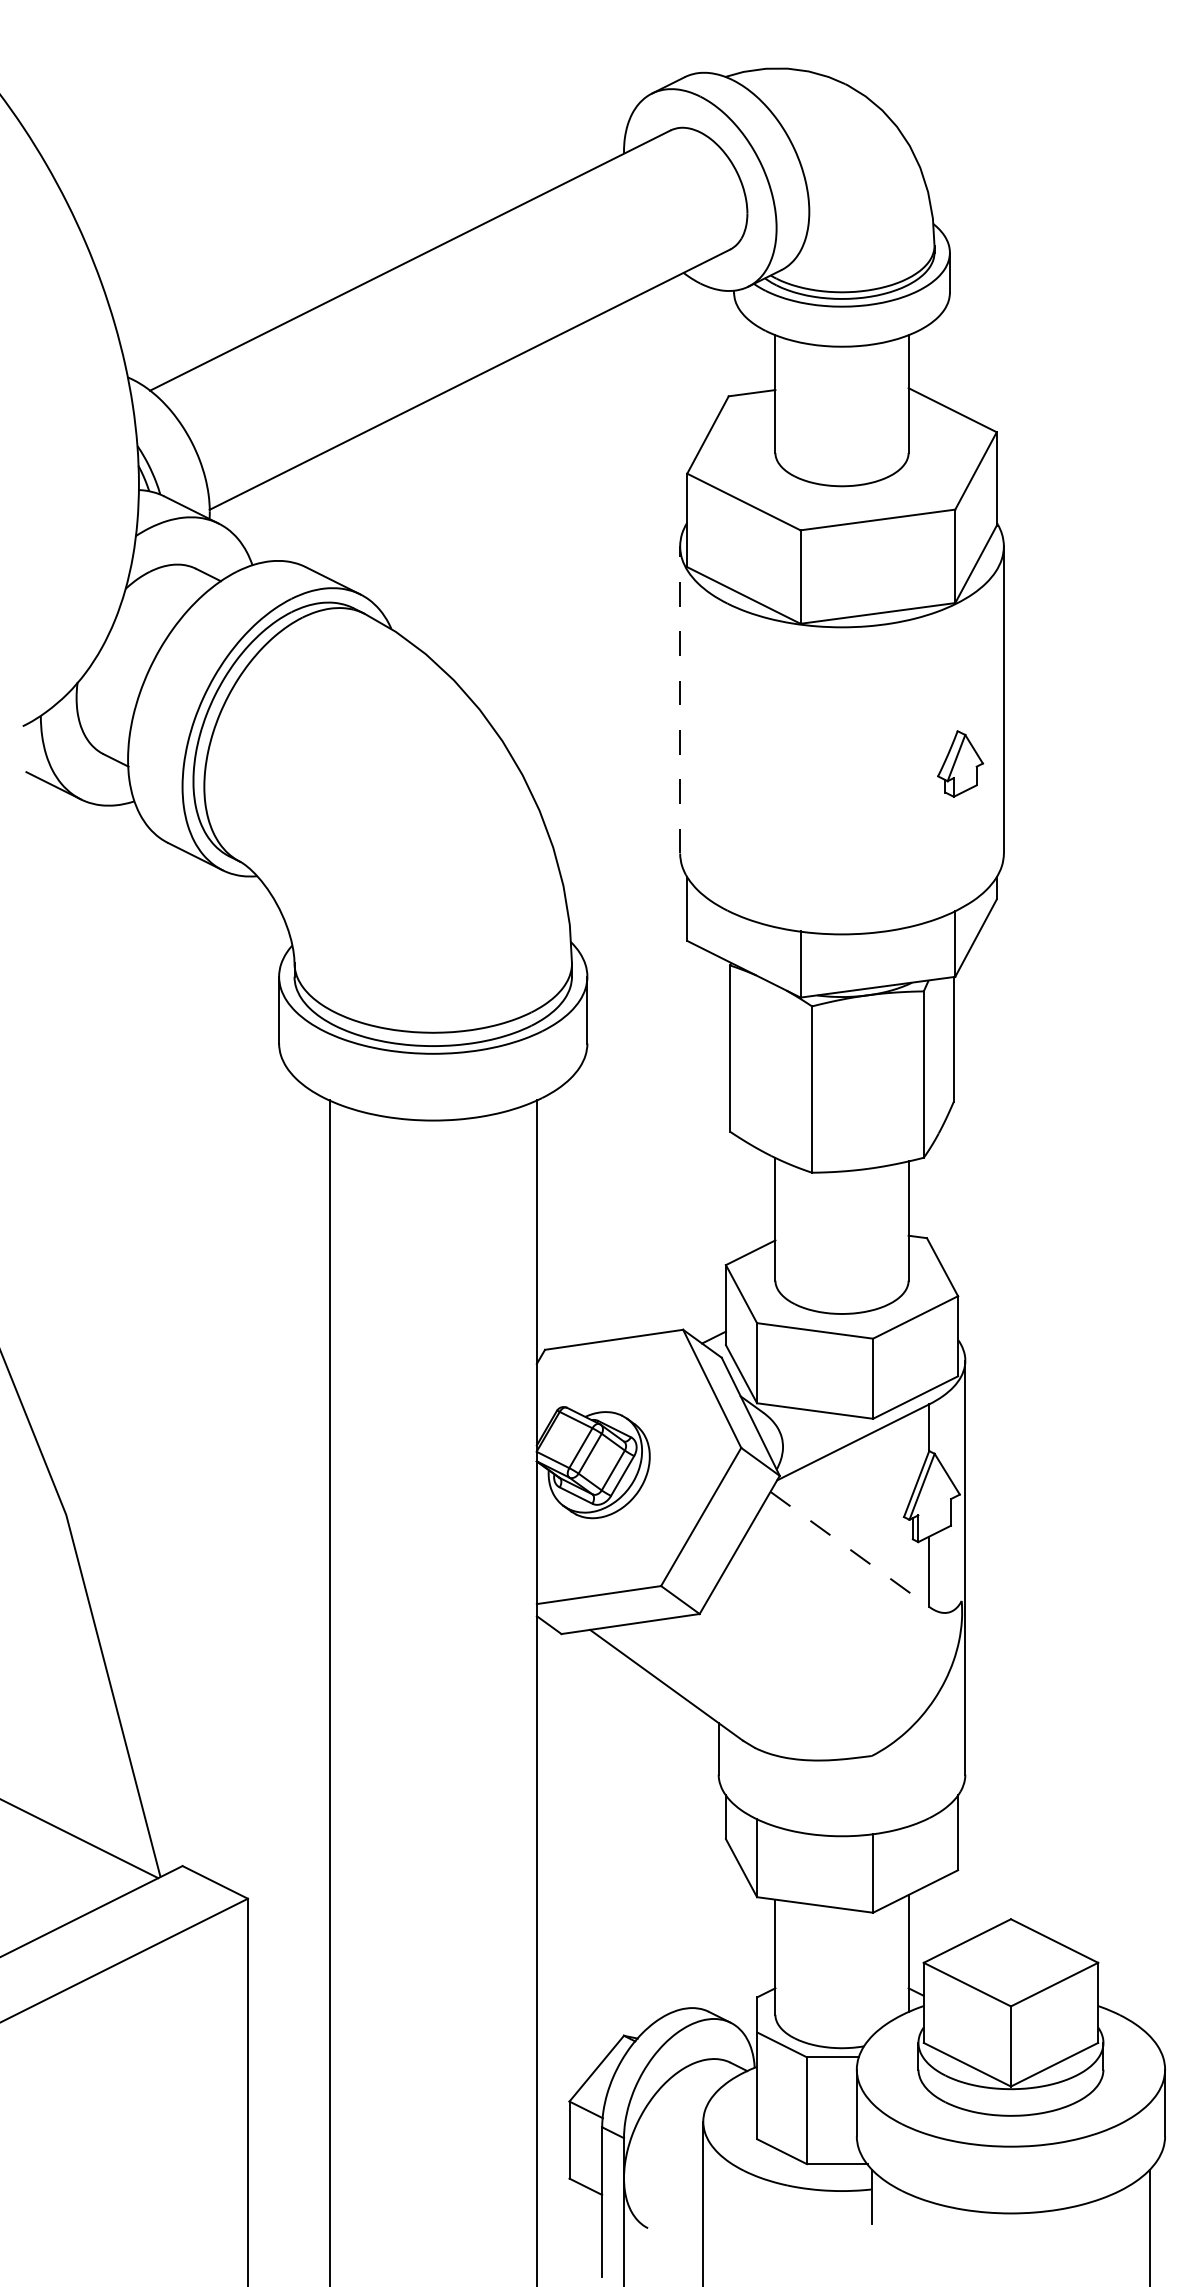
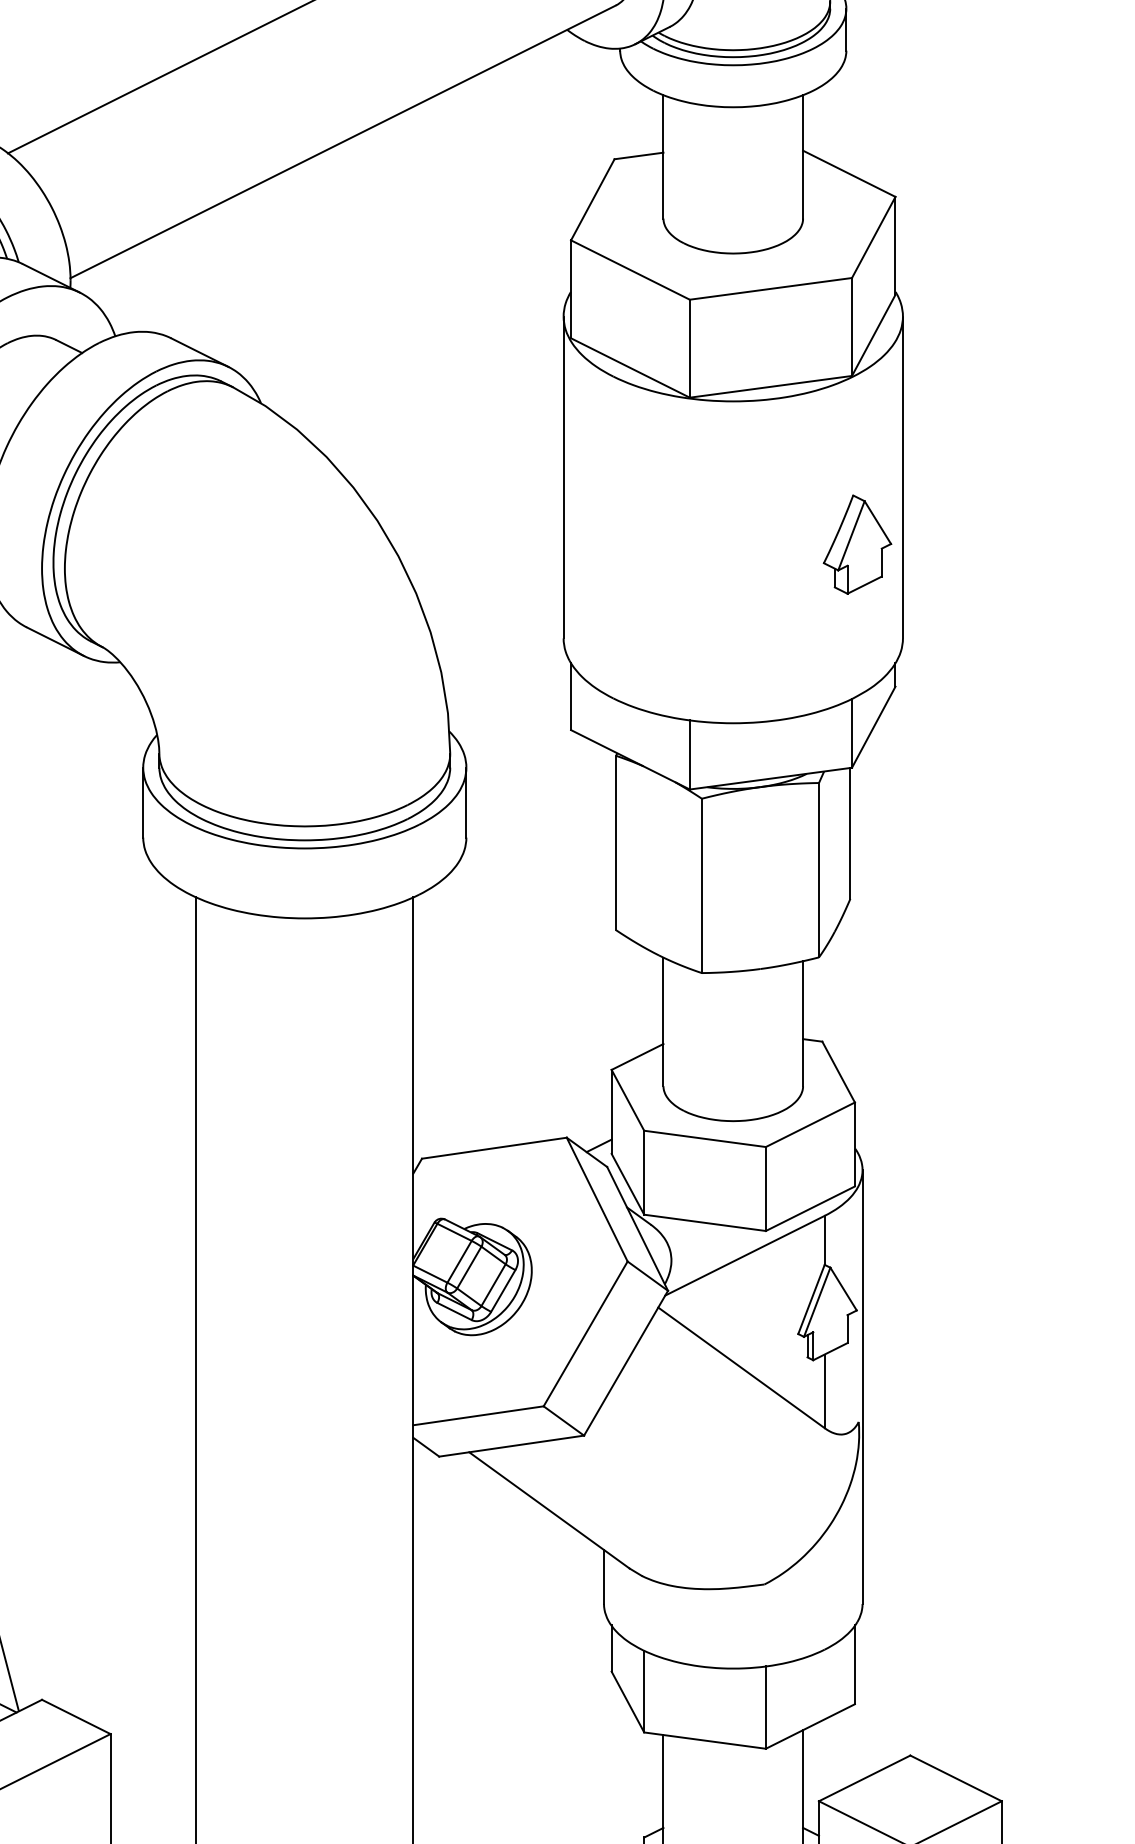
line: (680, 699) -> (563, 477), dashed -> solid
part: (960, 763) -> (857, 544), size x1.43
line: (850, 1549) -> (742, 1368), dashed -> solid

